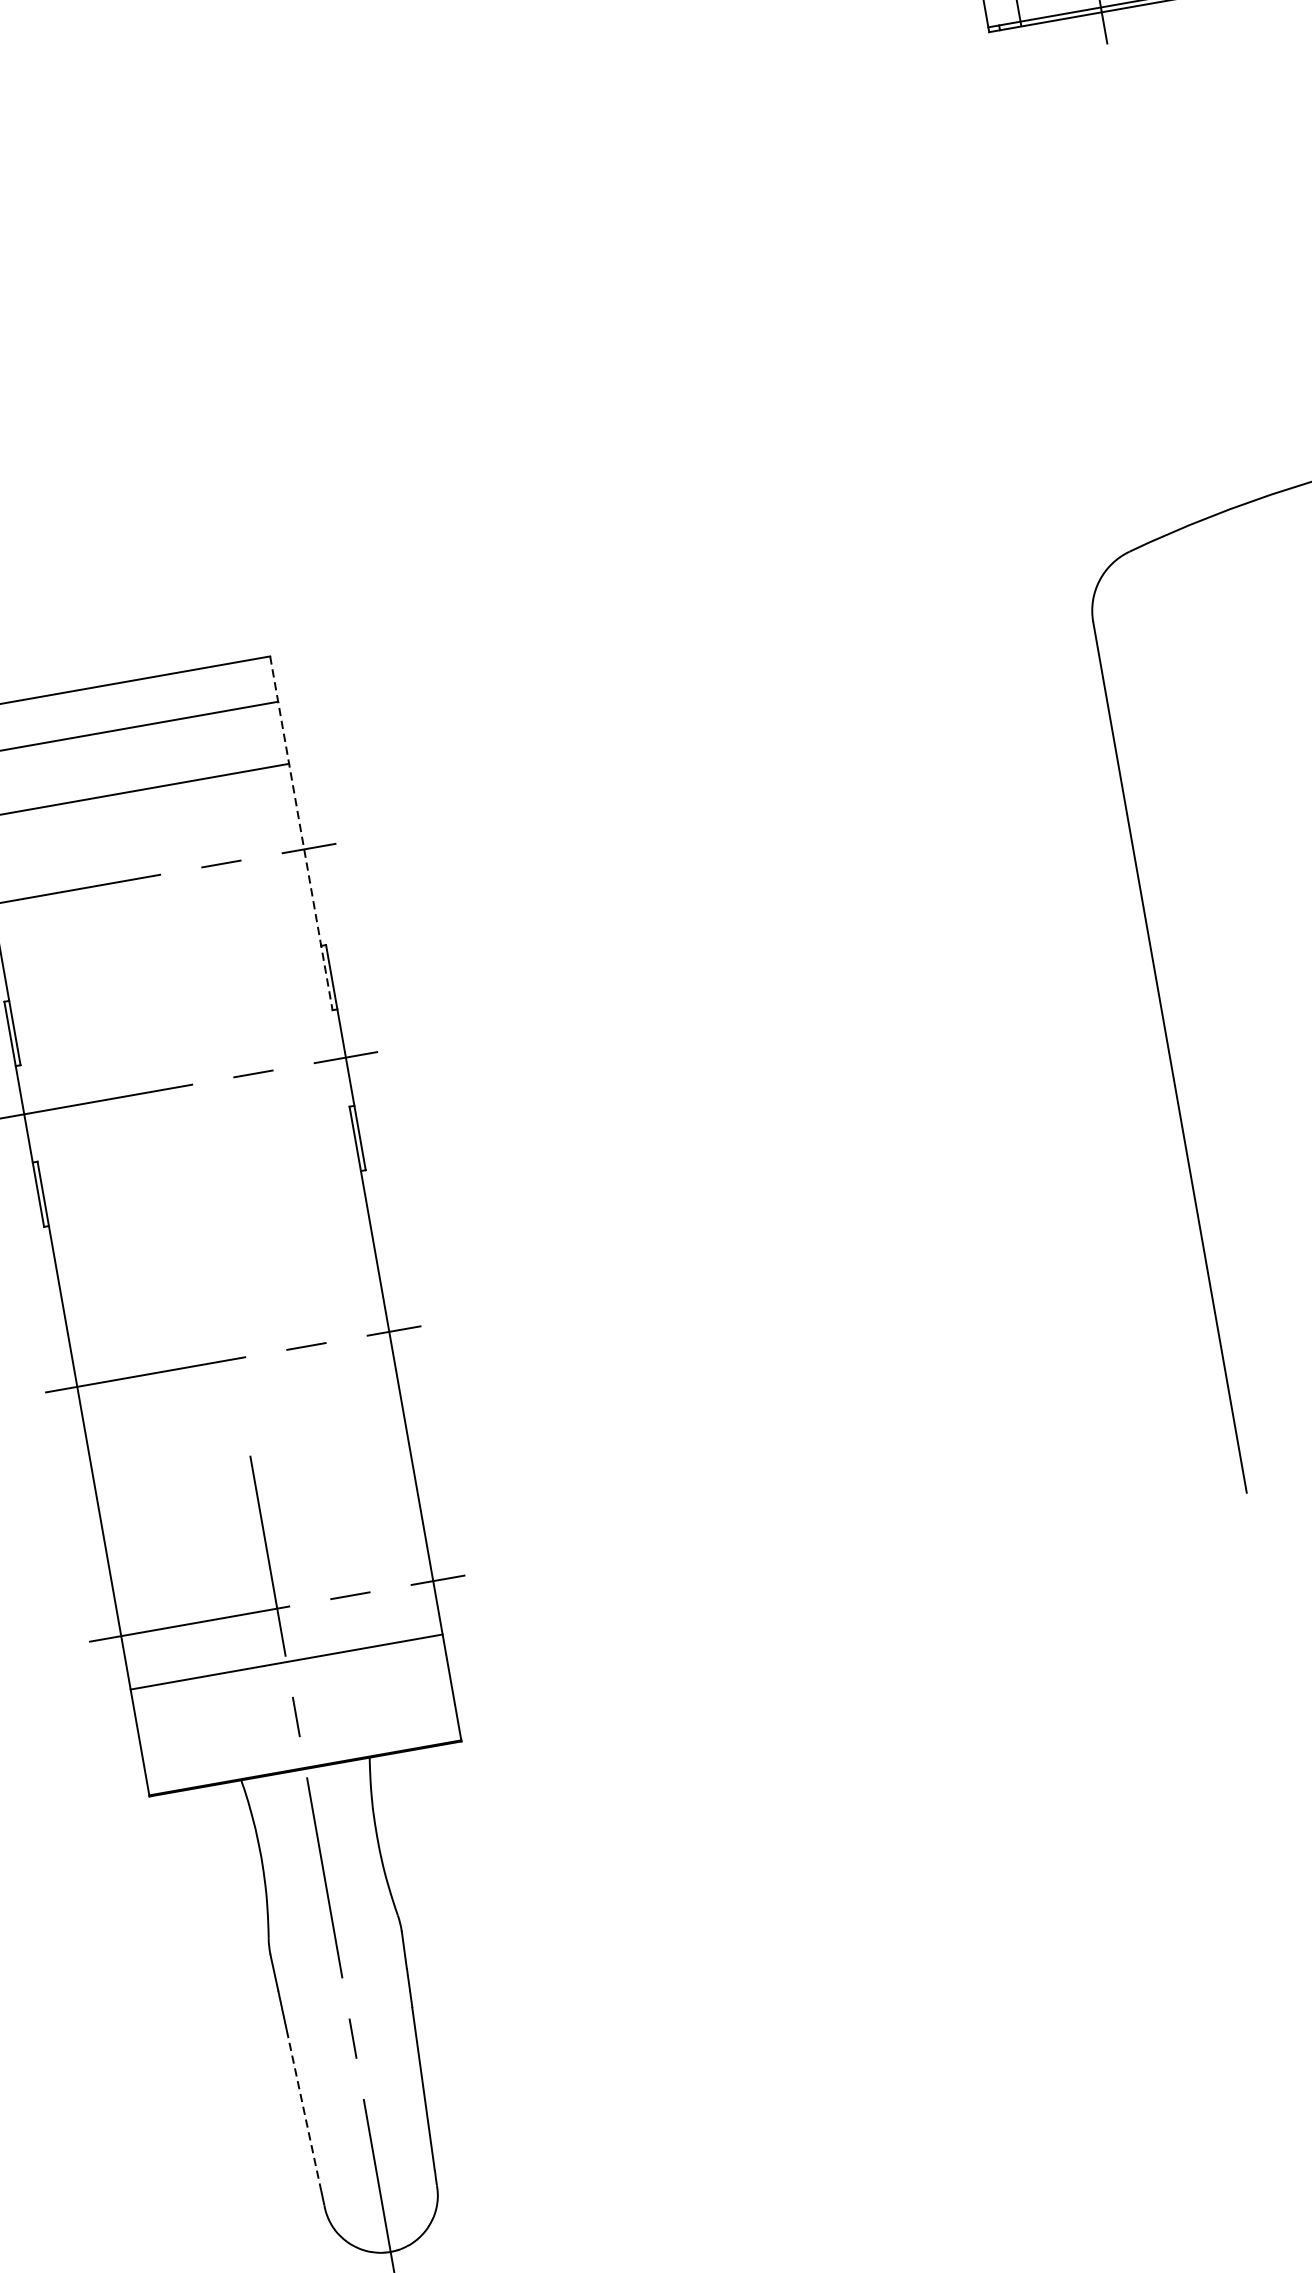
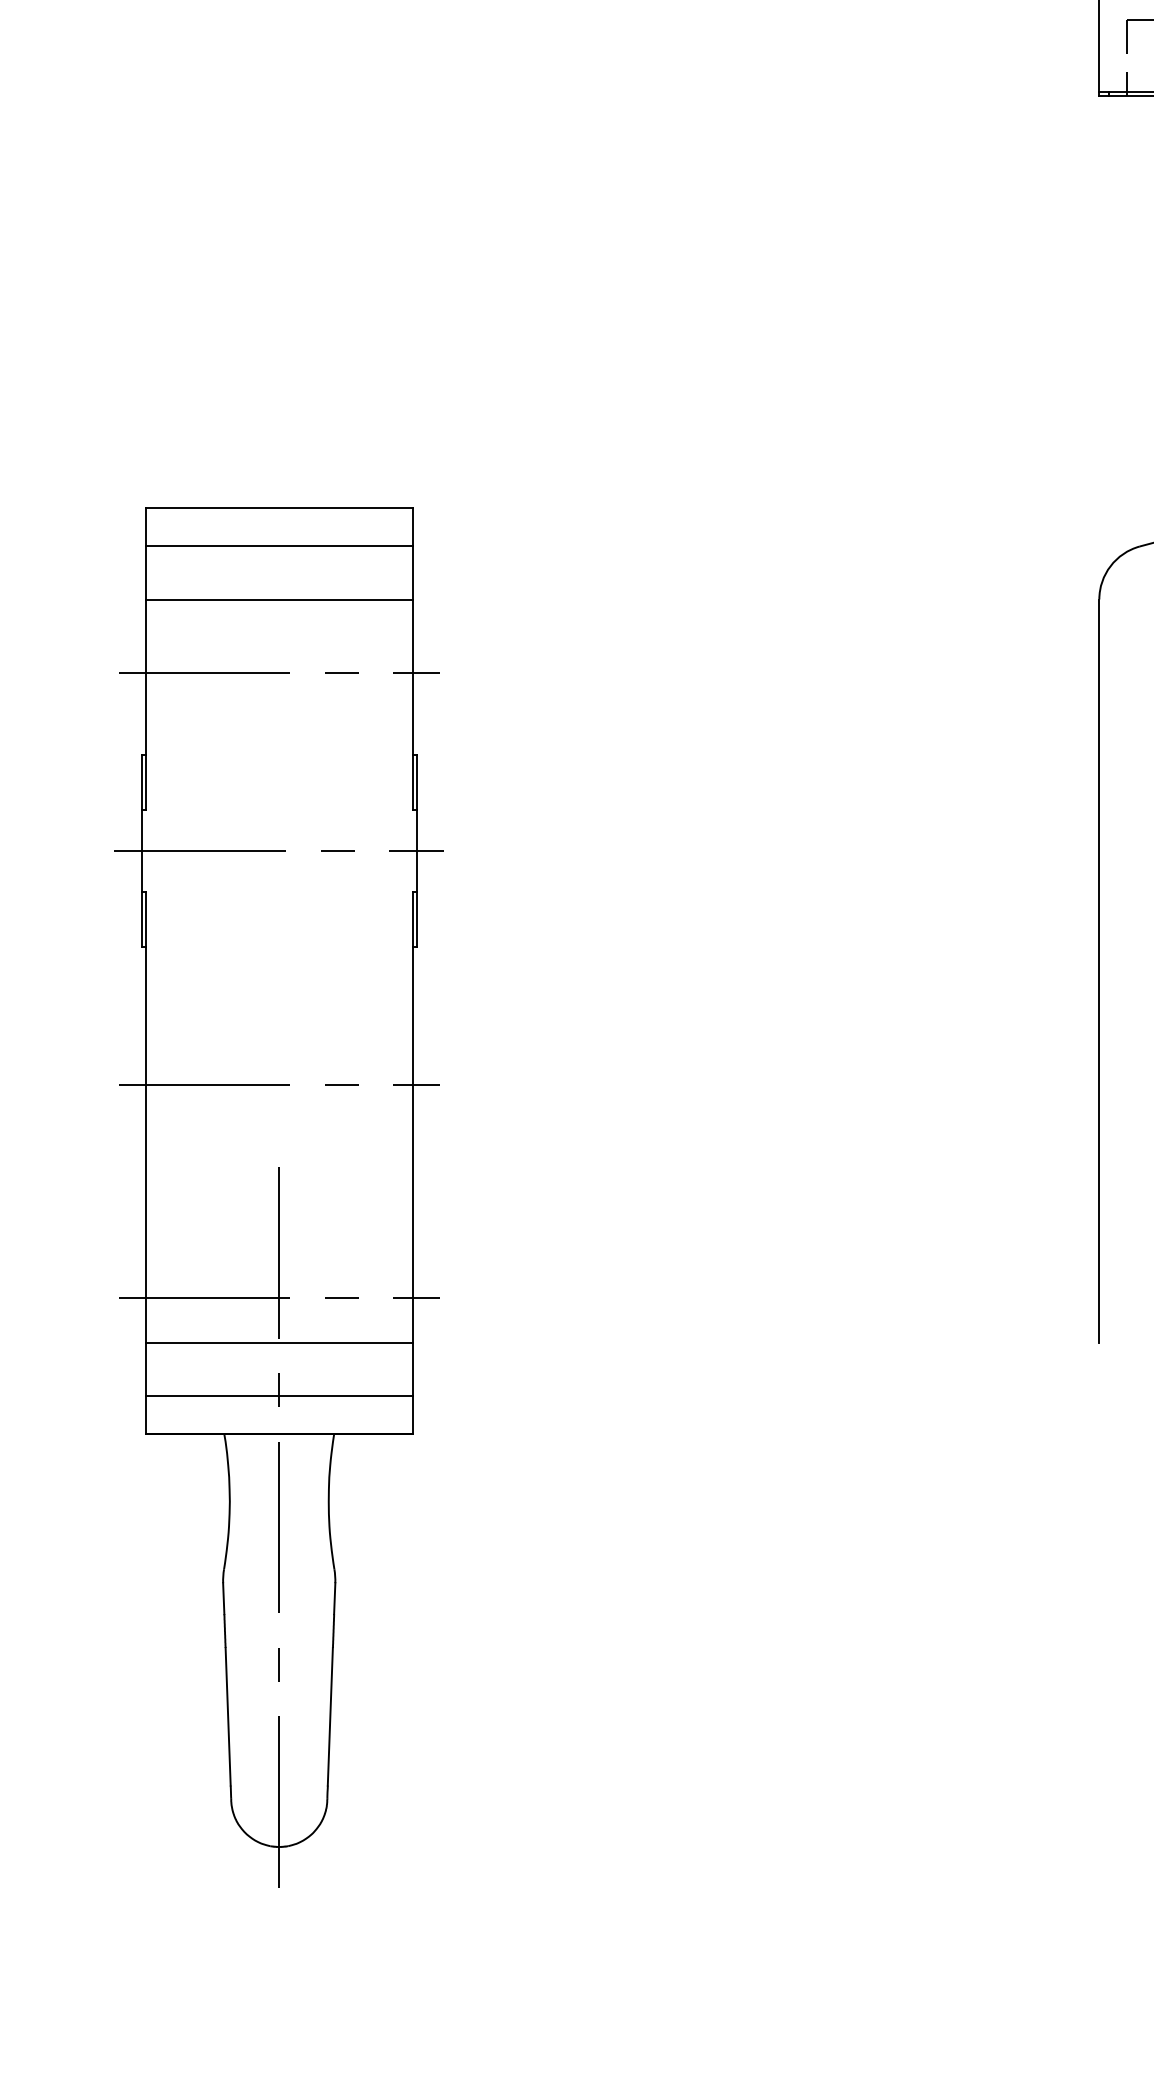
line: (301, 834) -> (412, 659), dashed -> solid
line: (297, 1724) -> (279, 1396), added
line: (304, 2109) -> (228, 1716), dashed -> solid

